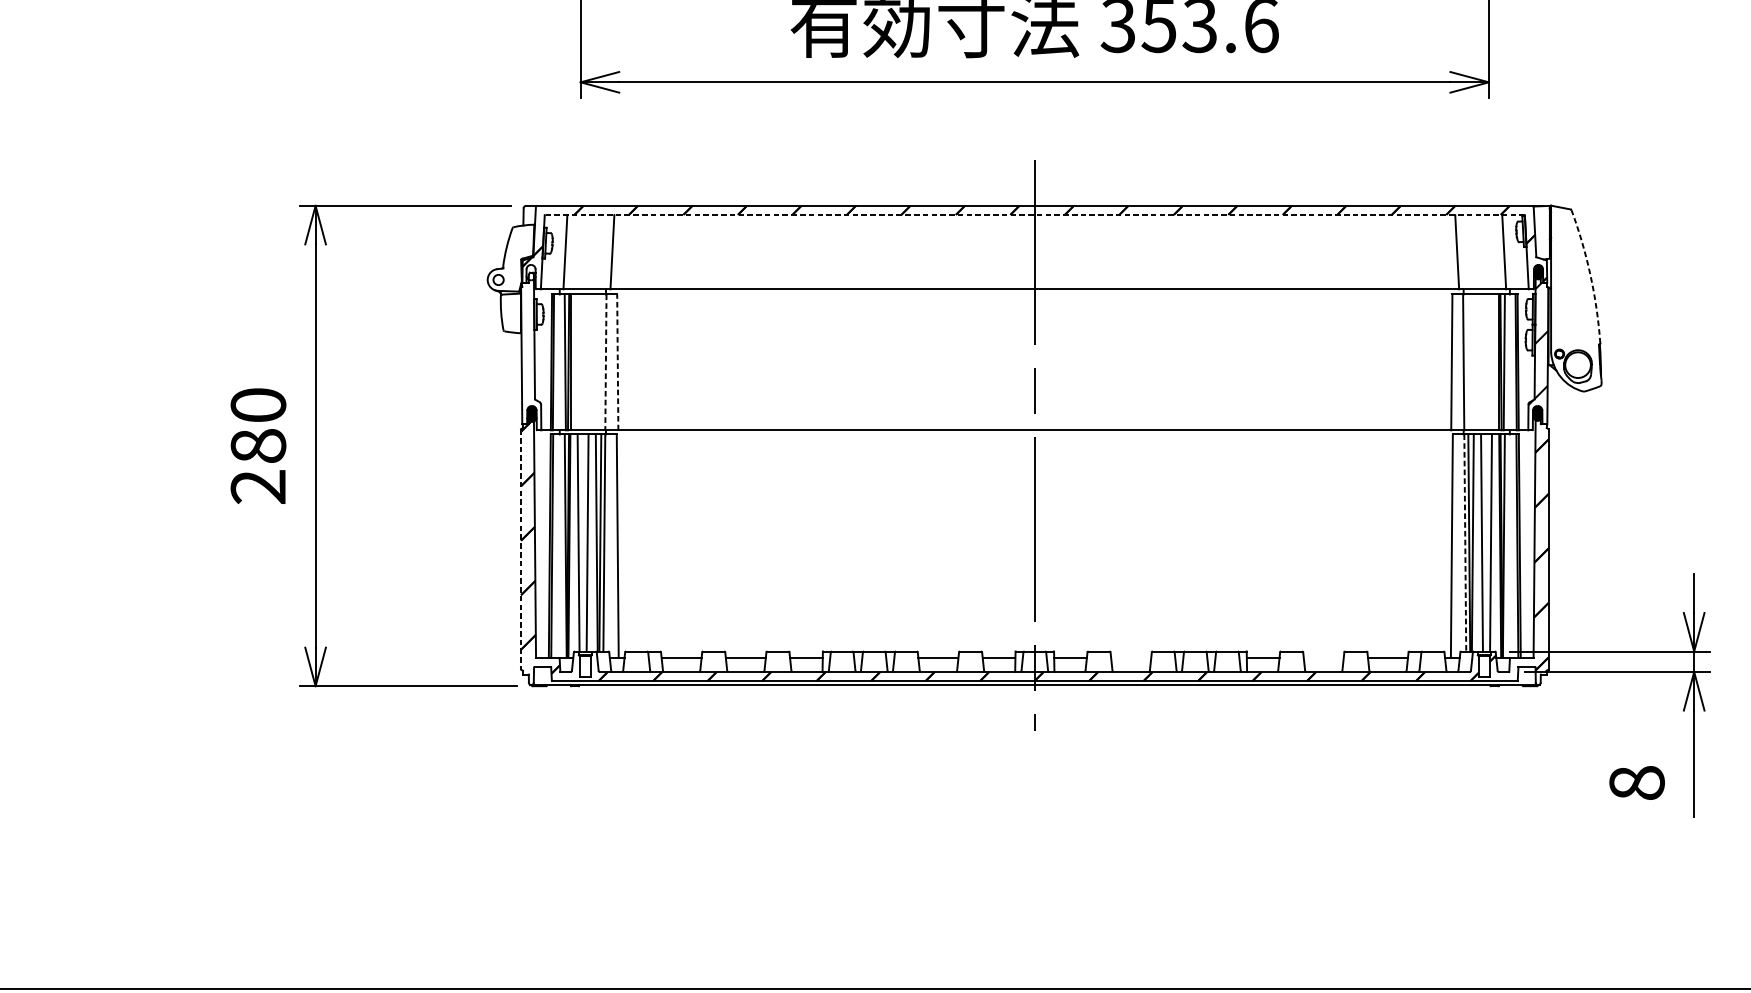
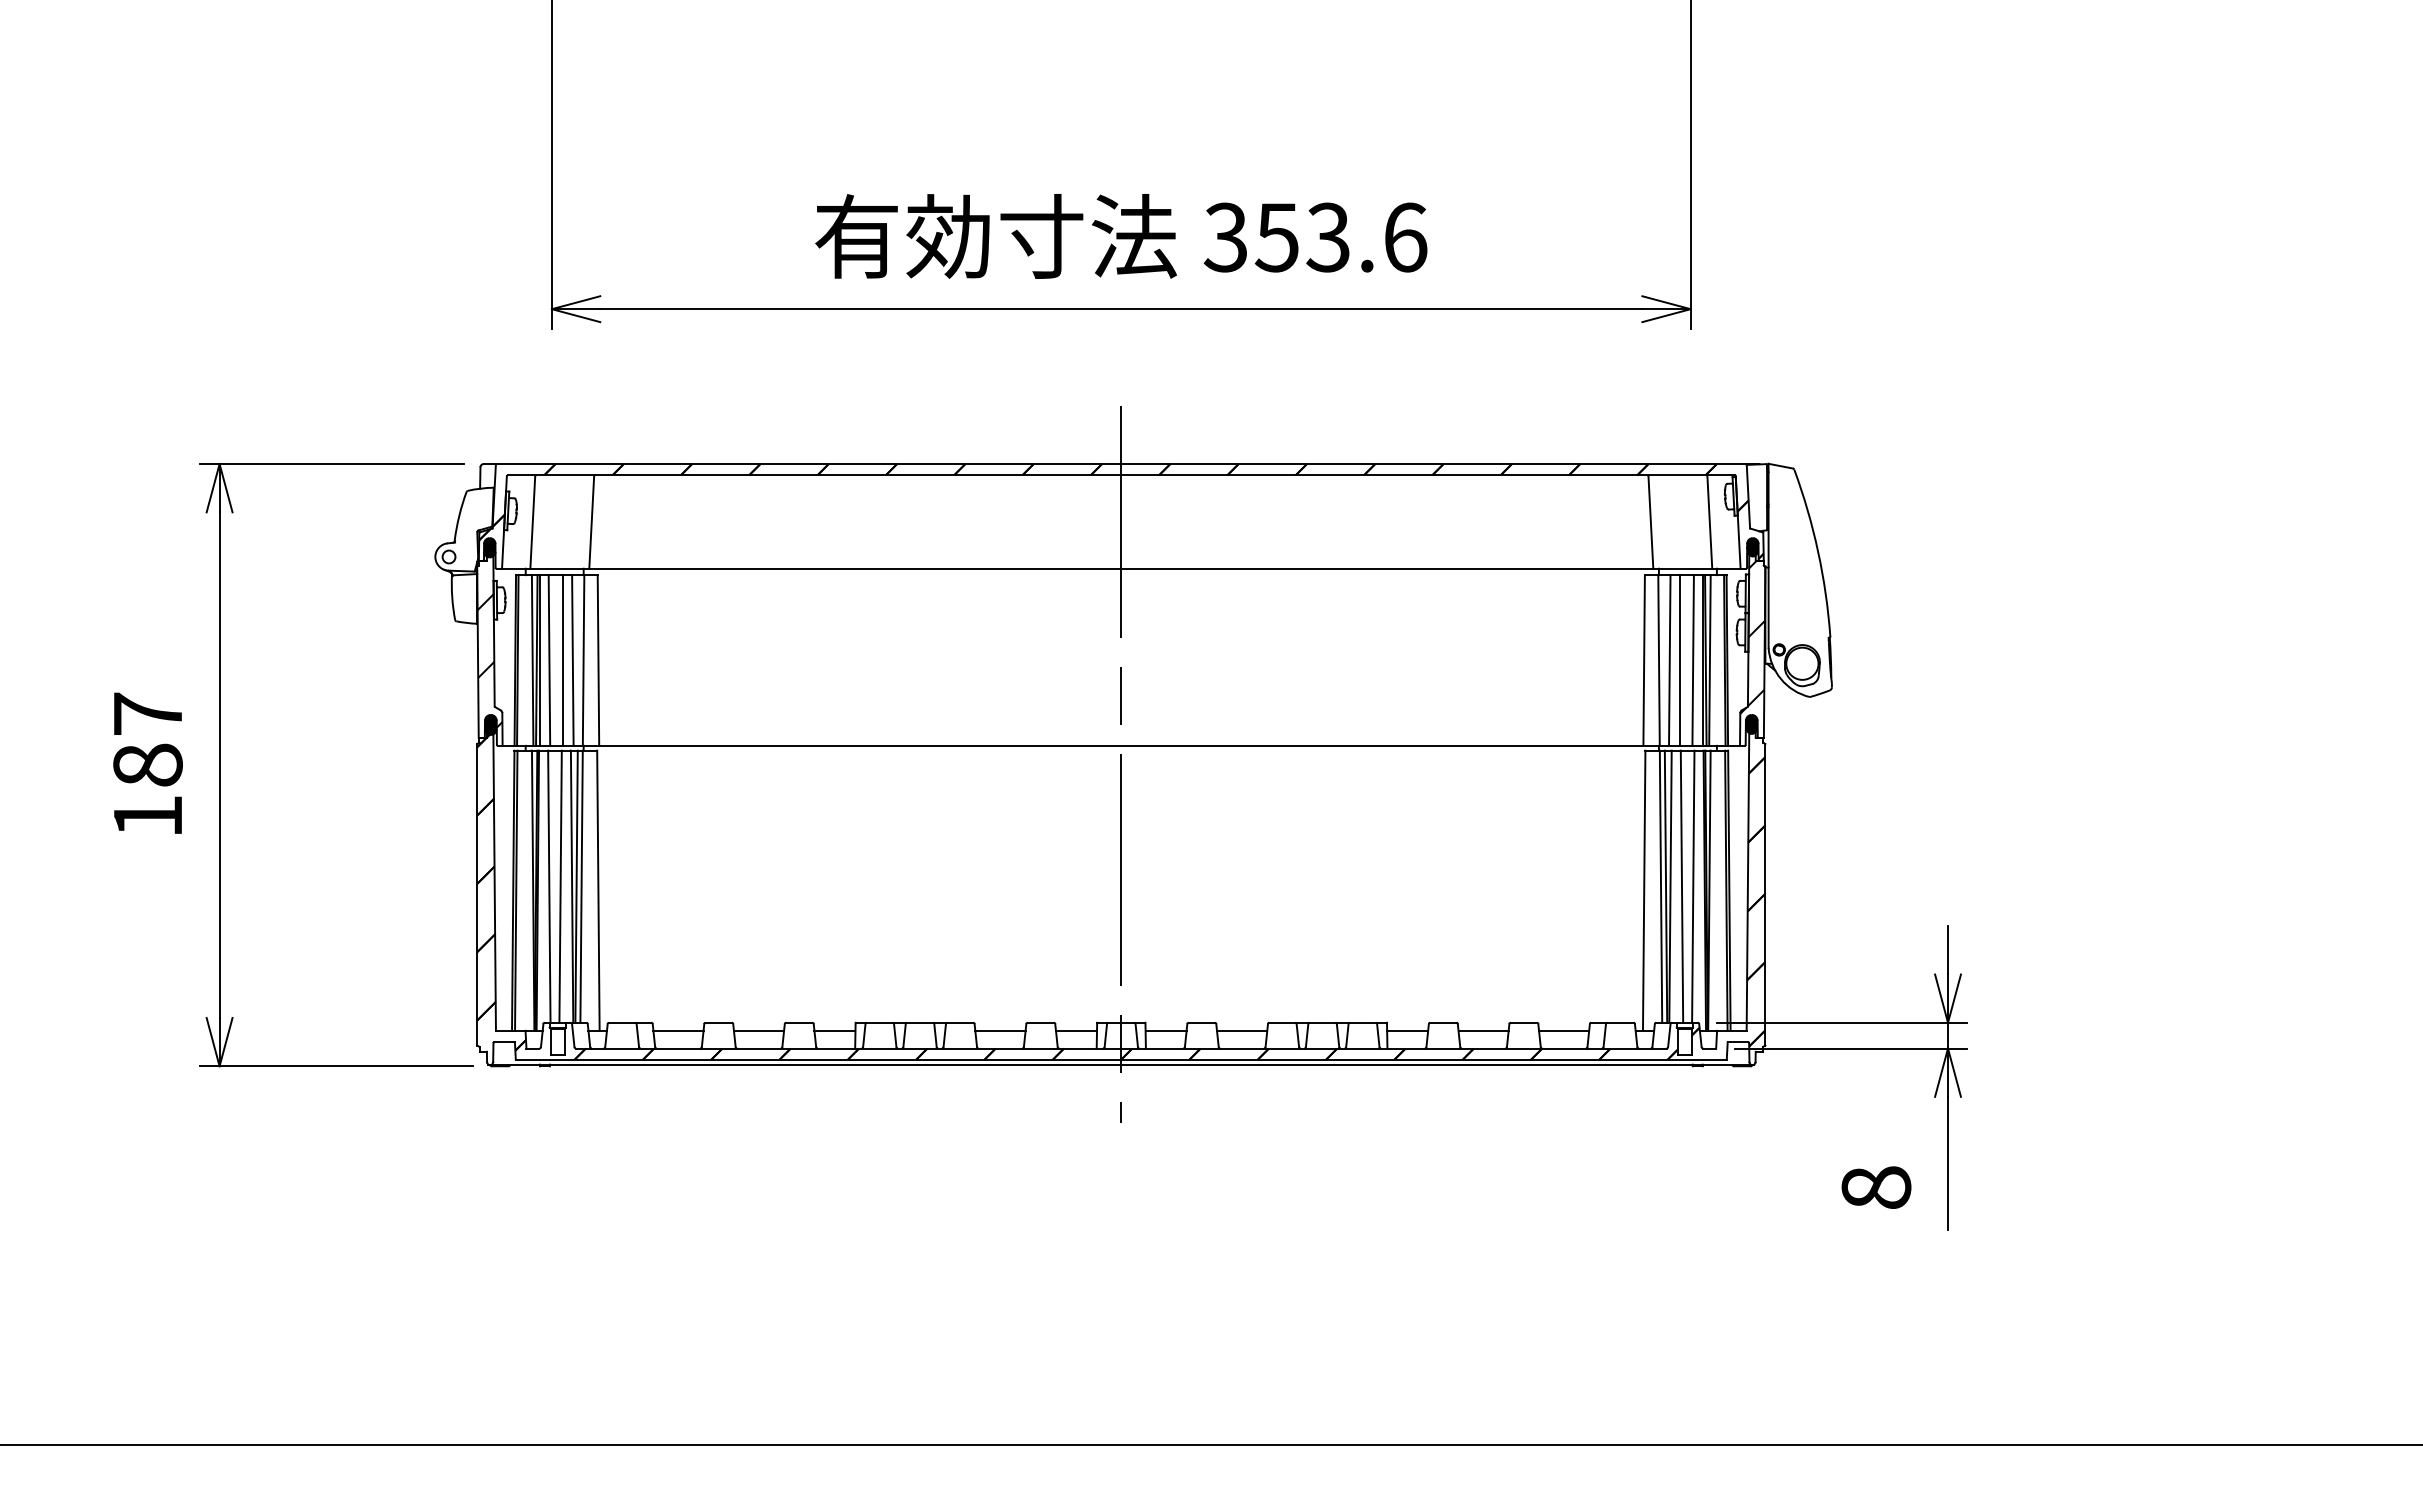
line: (1034, 214) -> (1121, 475), dashed -> solid
fill: (530, 272) -> (489, 547), added
arc: (1590, 275) -> (1818, 551), dashed -> solid
line: (617, 361) -> (598, 659), dashed -> solid
hatch: (530, 362) -> (489, 660), added
line: (578, 362) -> (549, 660), added
line: (589, 362) -> (563, 660), added
line: (597, 362) -> (572, 660), added
line: (605, 362) -> (583, 660), dashed -> solid
line: (1472, 362) -> (1669, 660), added
line: (1480, 362) -> (1679, 660), added
line: (1490, 362) -> (1692, 660), added
text: (258, 445) -> (147, 764), 280 -> 187
line: (1465, 543) -> (1661, 887), dashed -> solid
line: (521, 549) -> (477, 894), dashed -> solid
line: (1131, 657) -> (1242, 1030), added
line: (1323, 657) -> (1483, 1030), added

